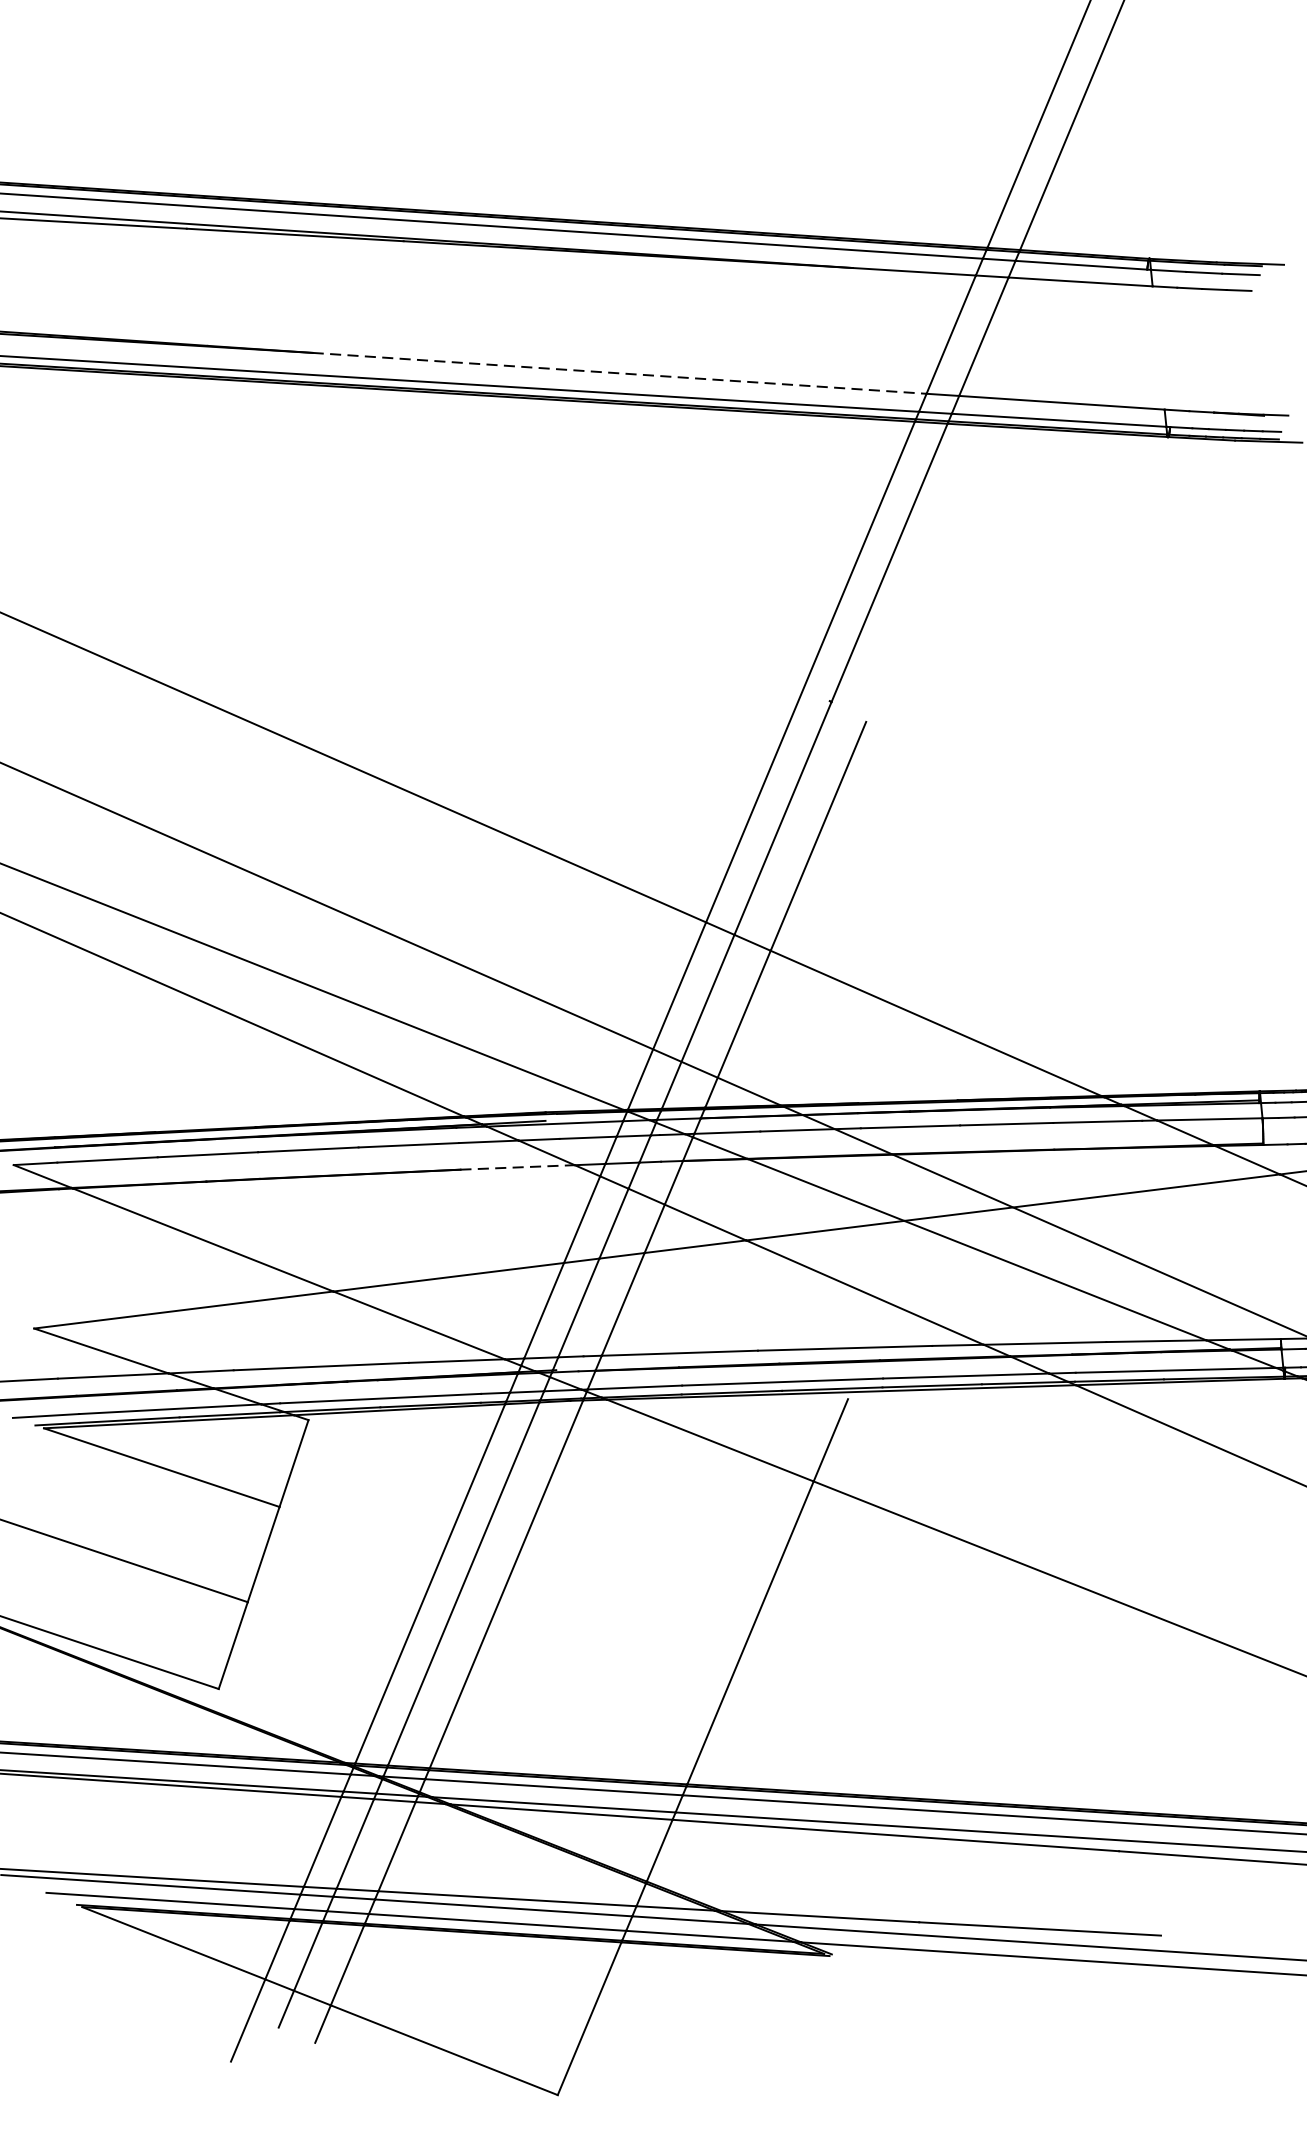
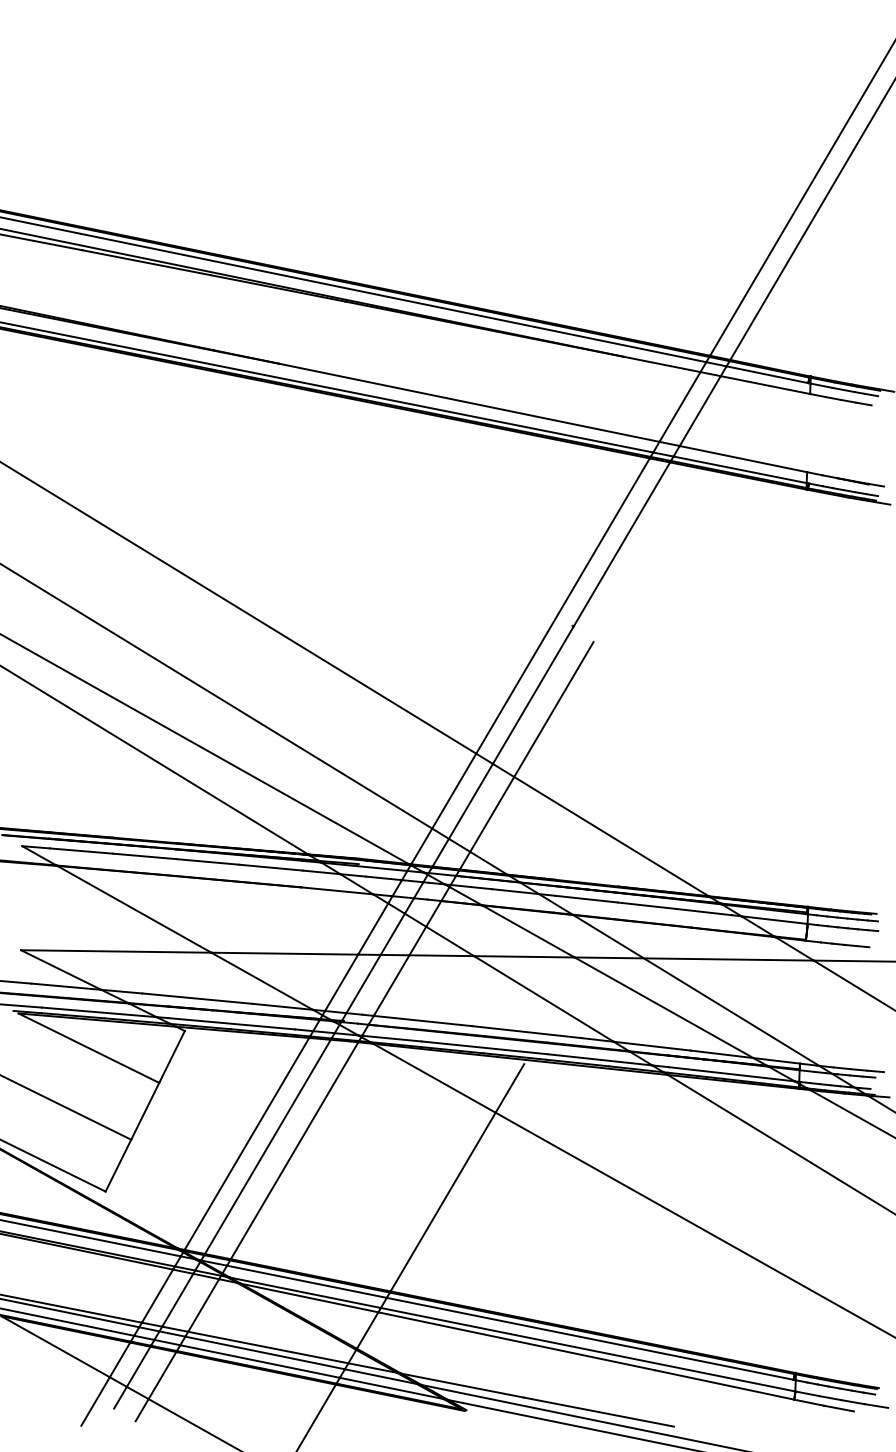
line: (620, 372) -> (469, 402), dashed -> solid
line: (517, 1166) -> (337, 890), dashed -> solid

